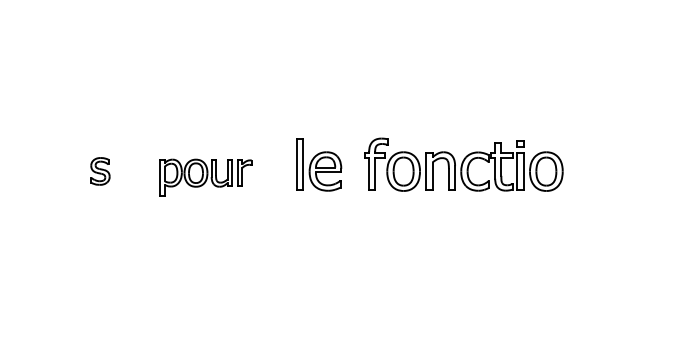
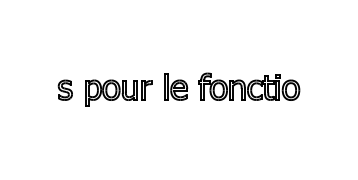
part: (98, 170) -> (64, 89), size x1.43
part: (205, 175) -> (118, 92), size x1.43

